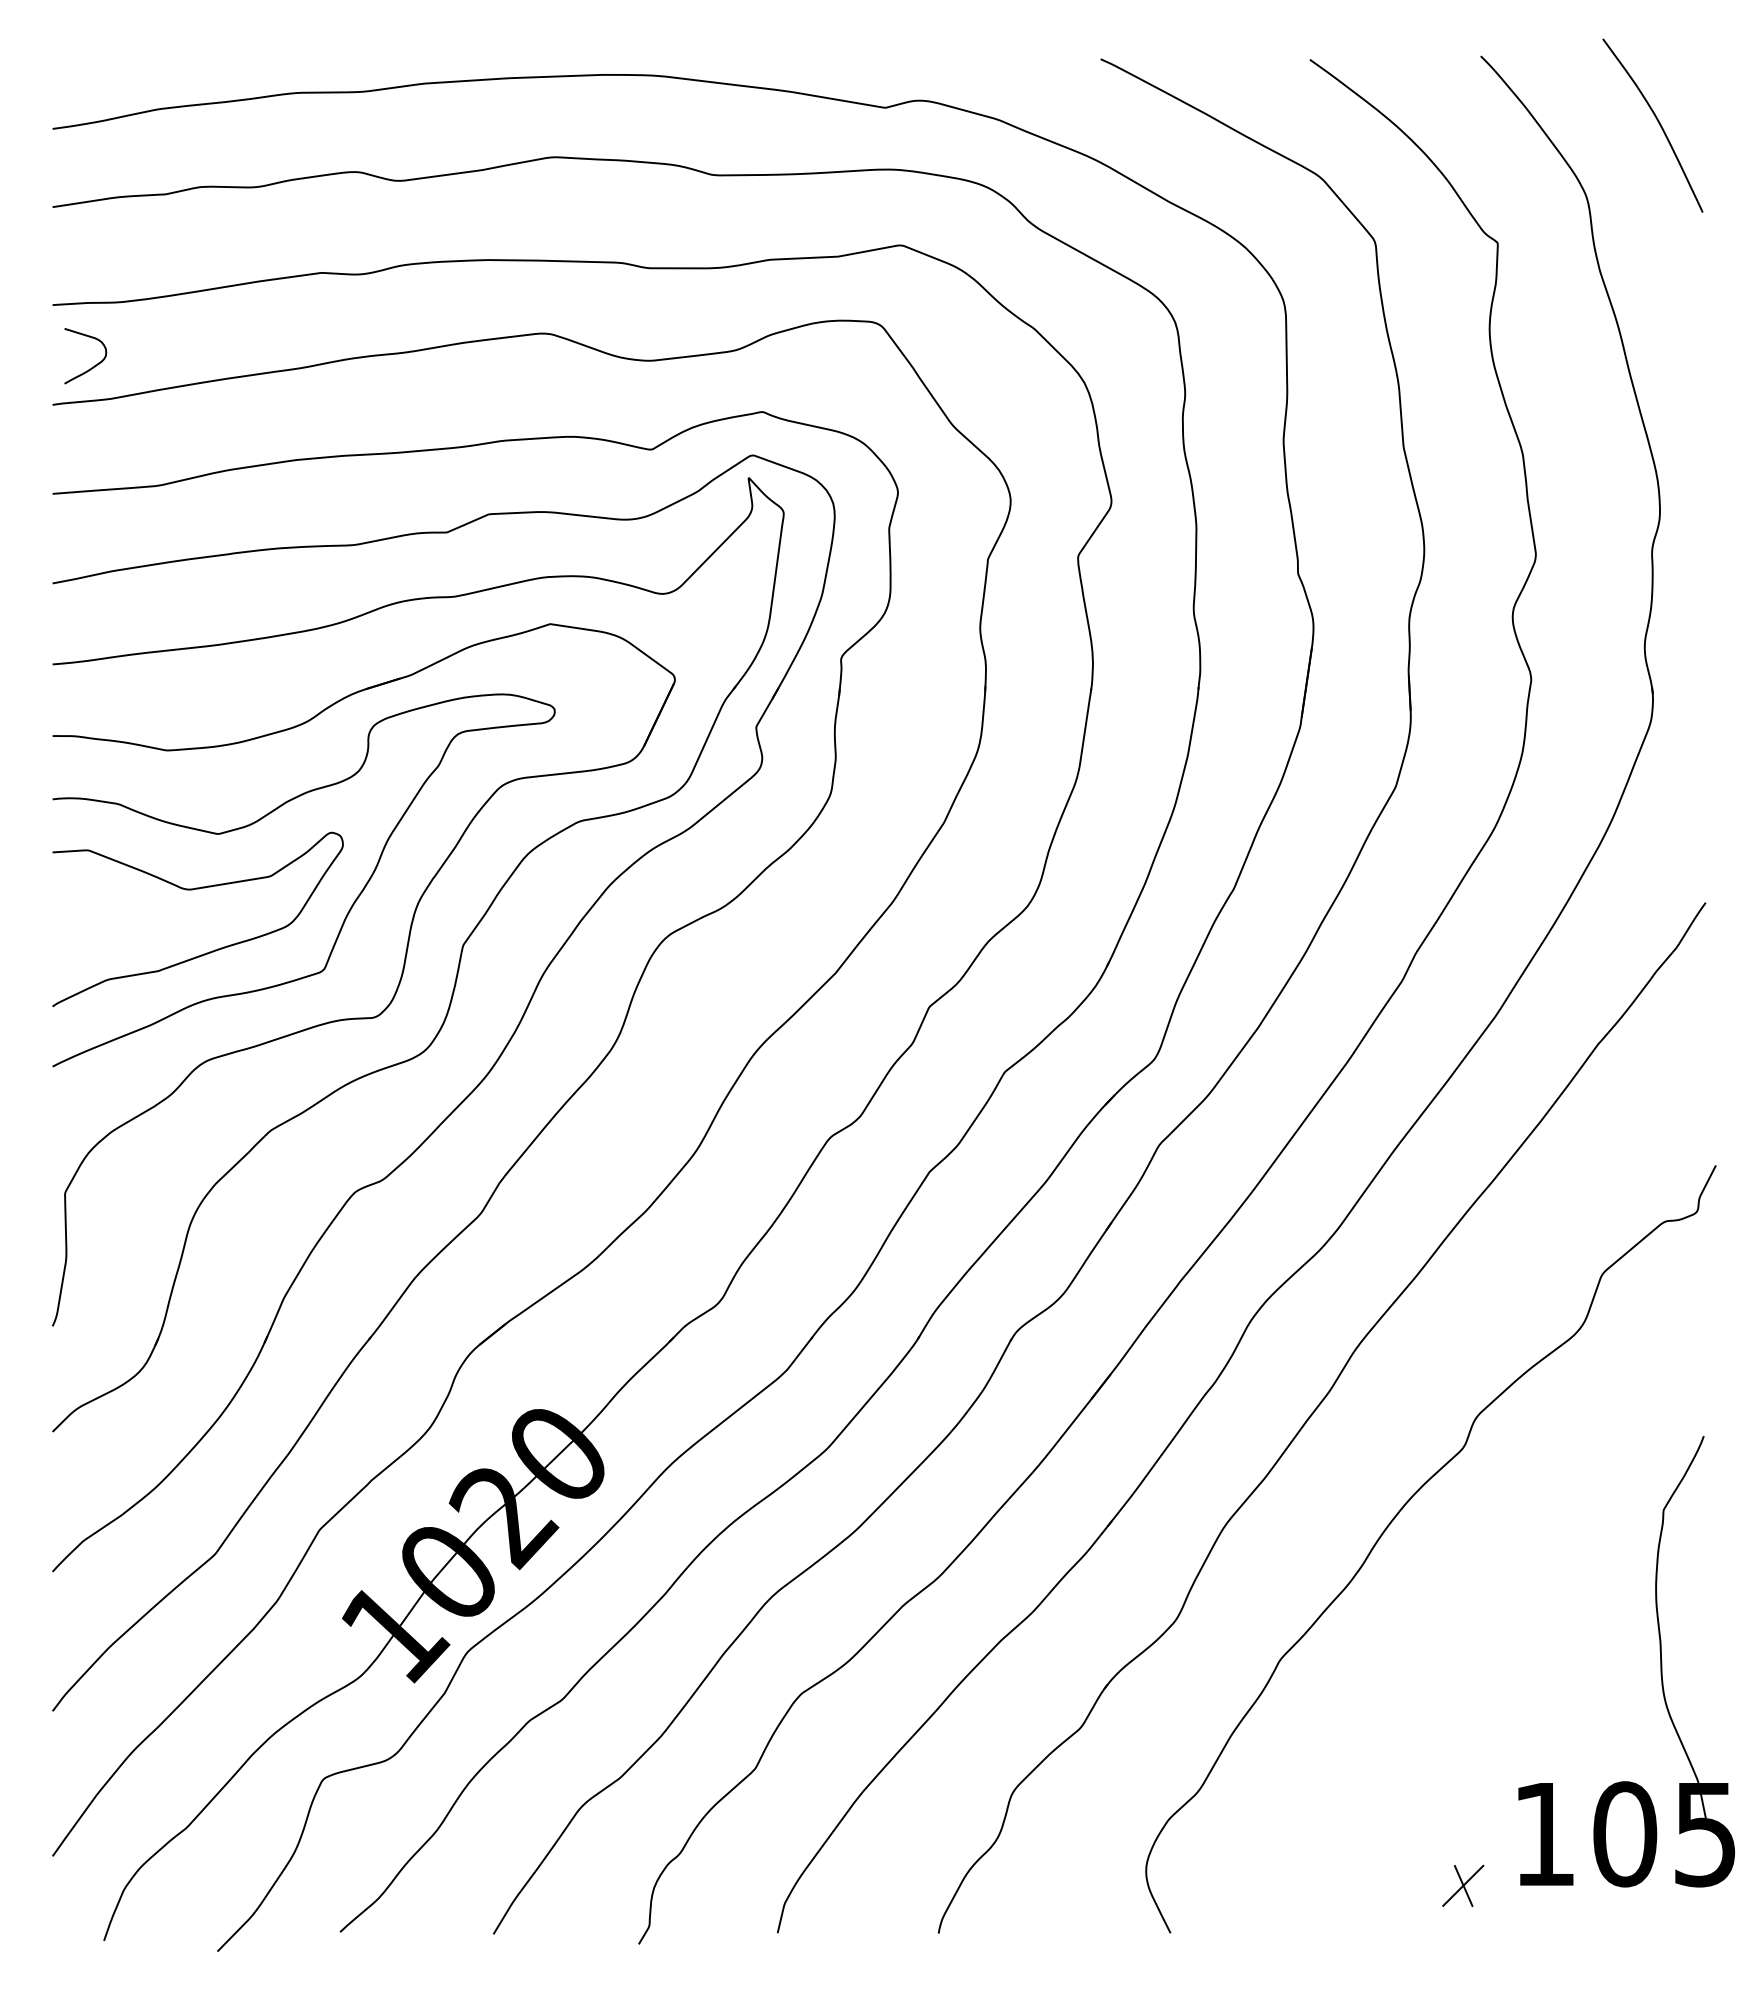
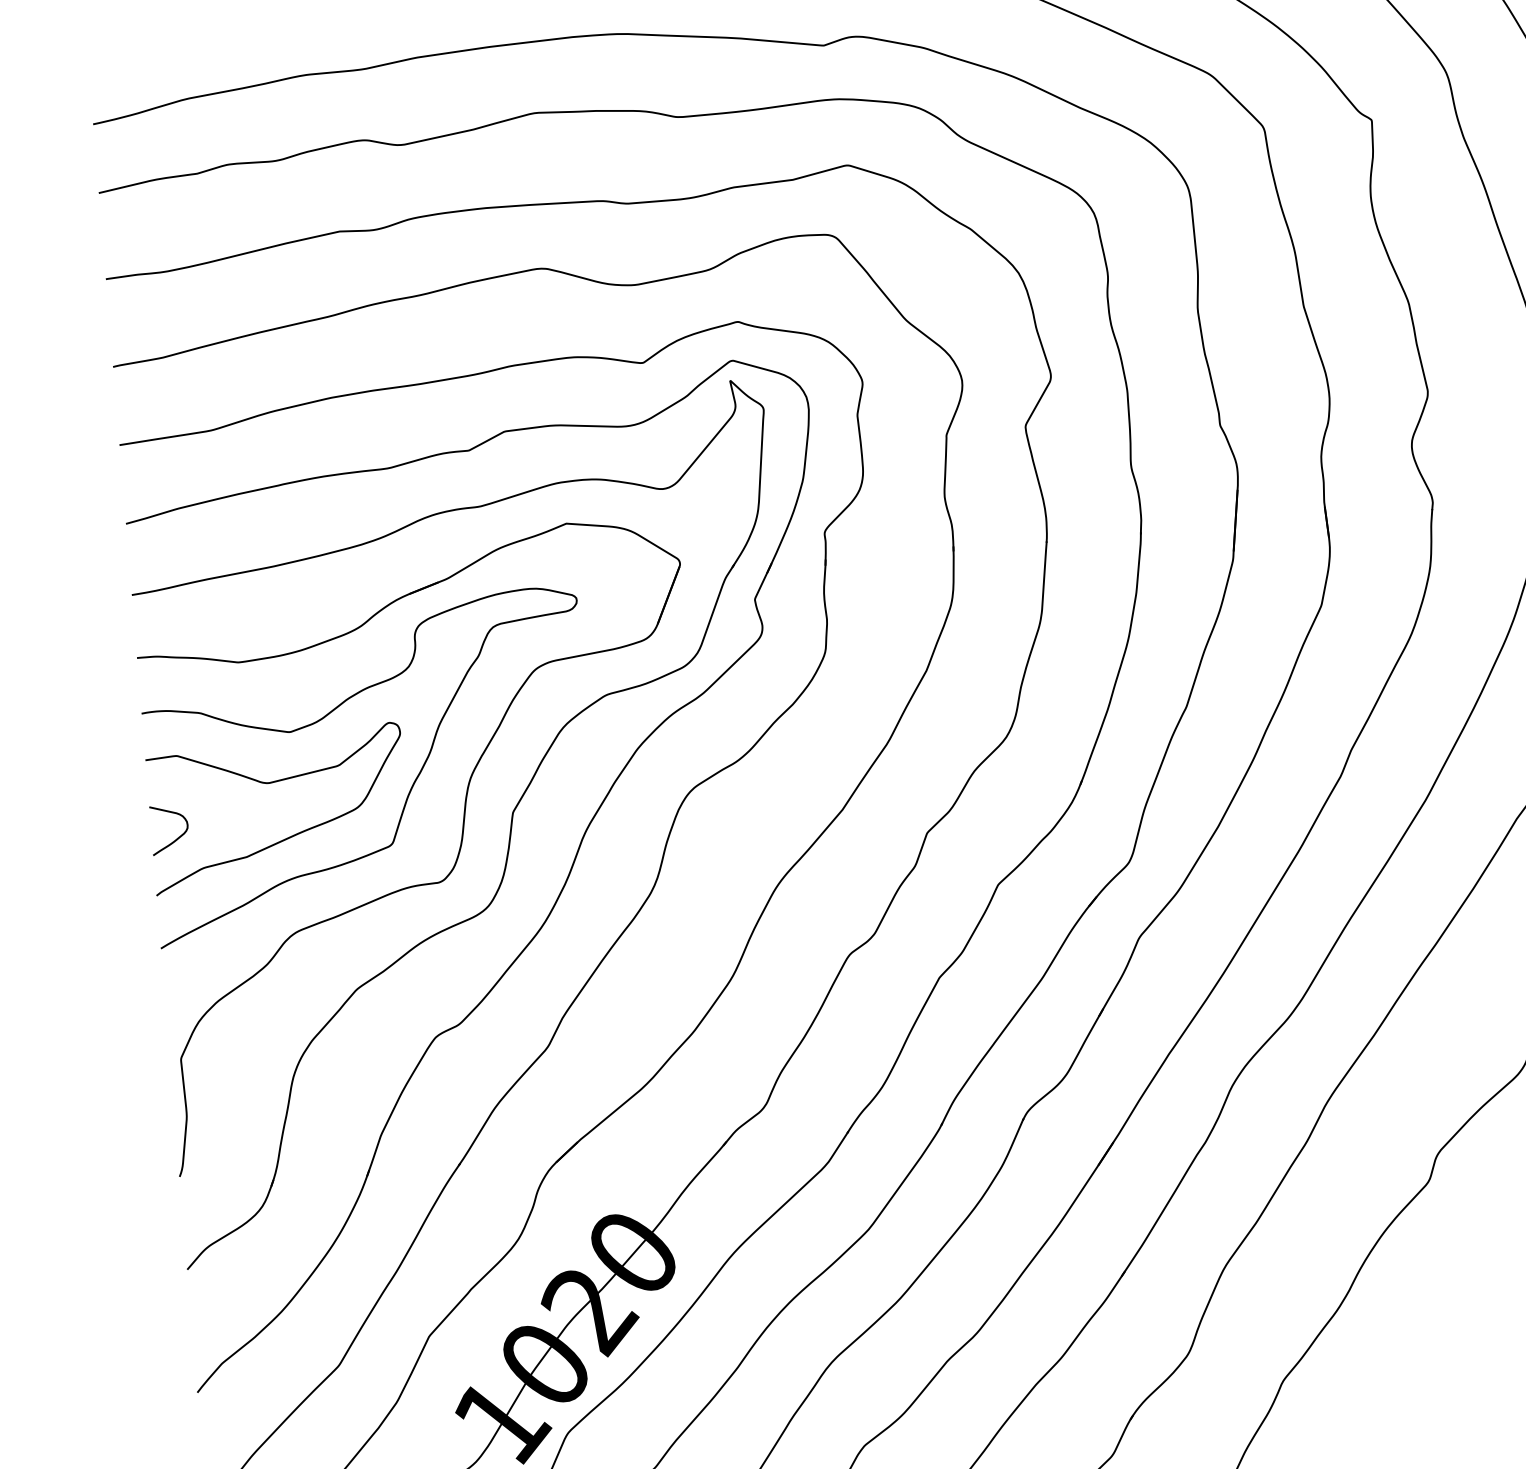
curve: (92, 366) -> (176, 838), moved

